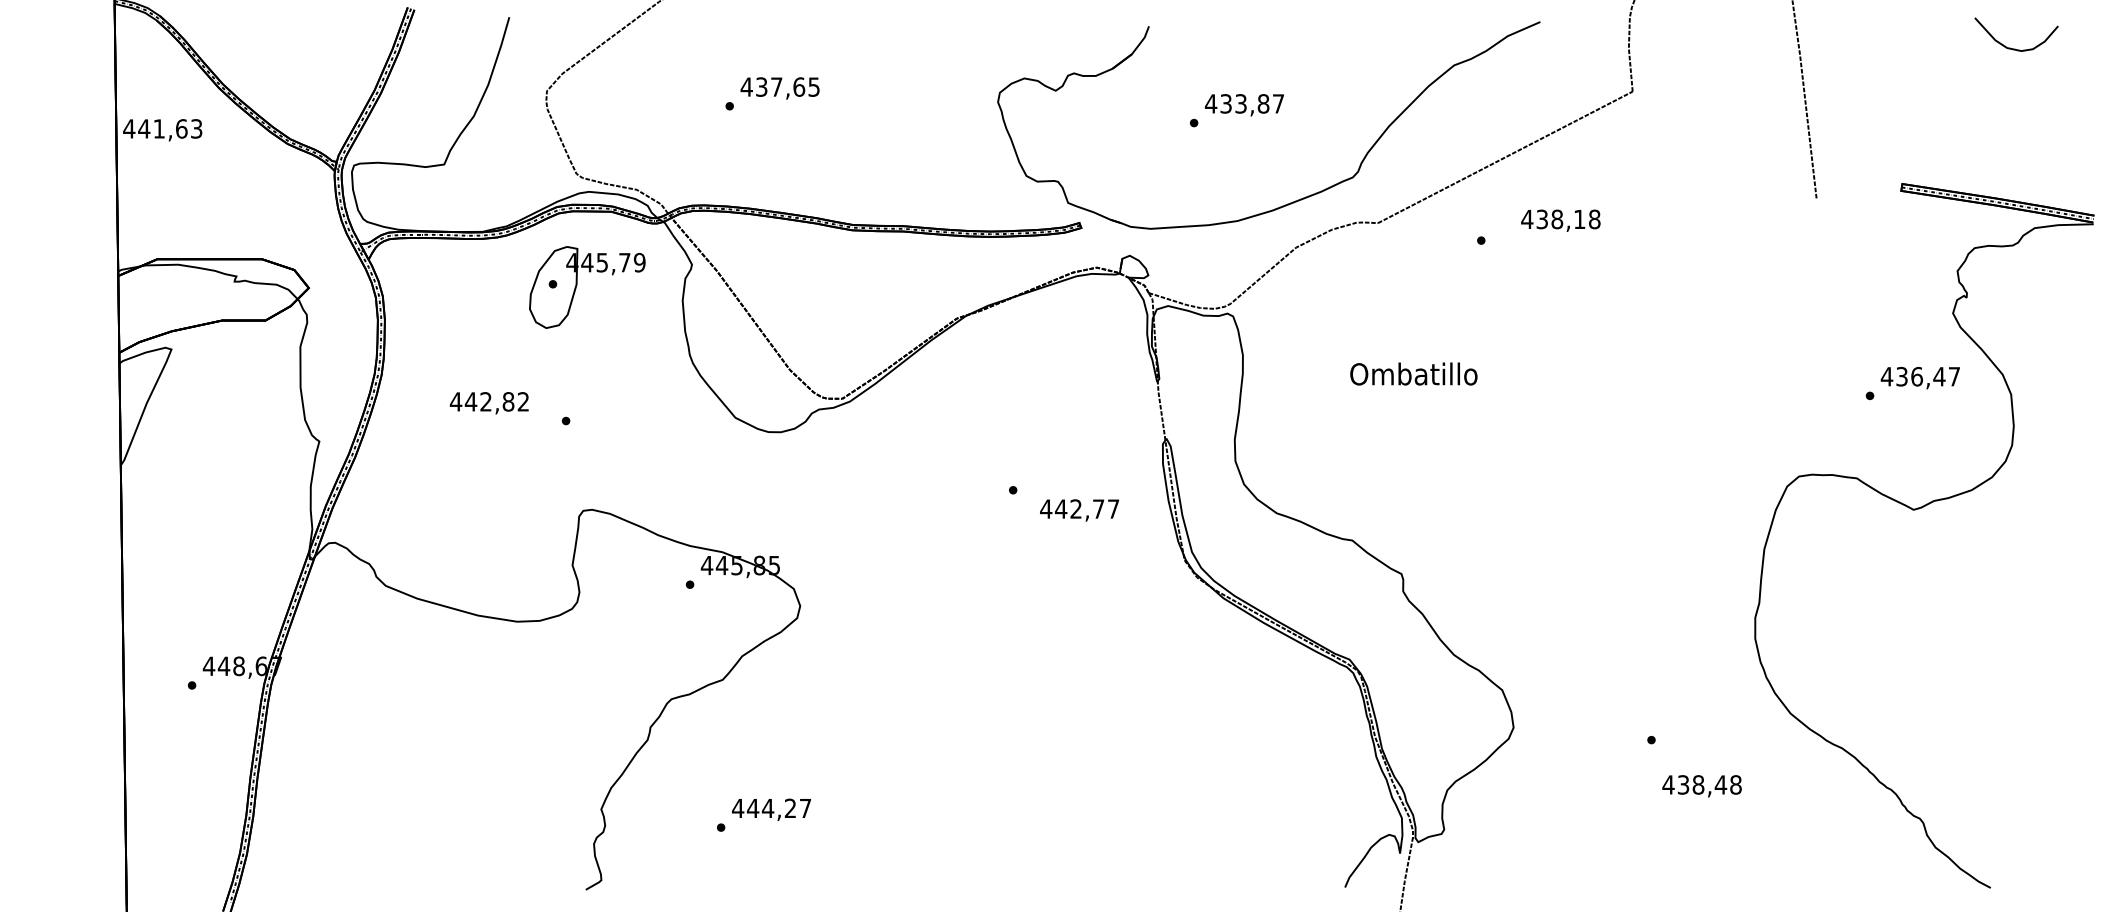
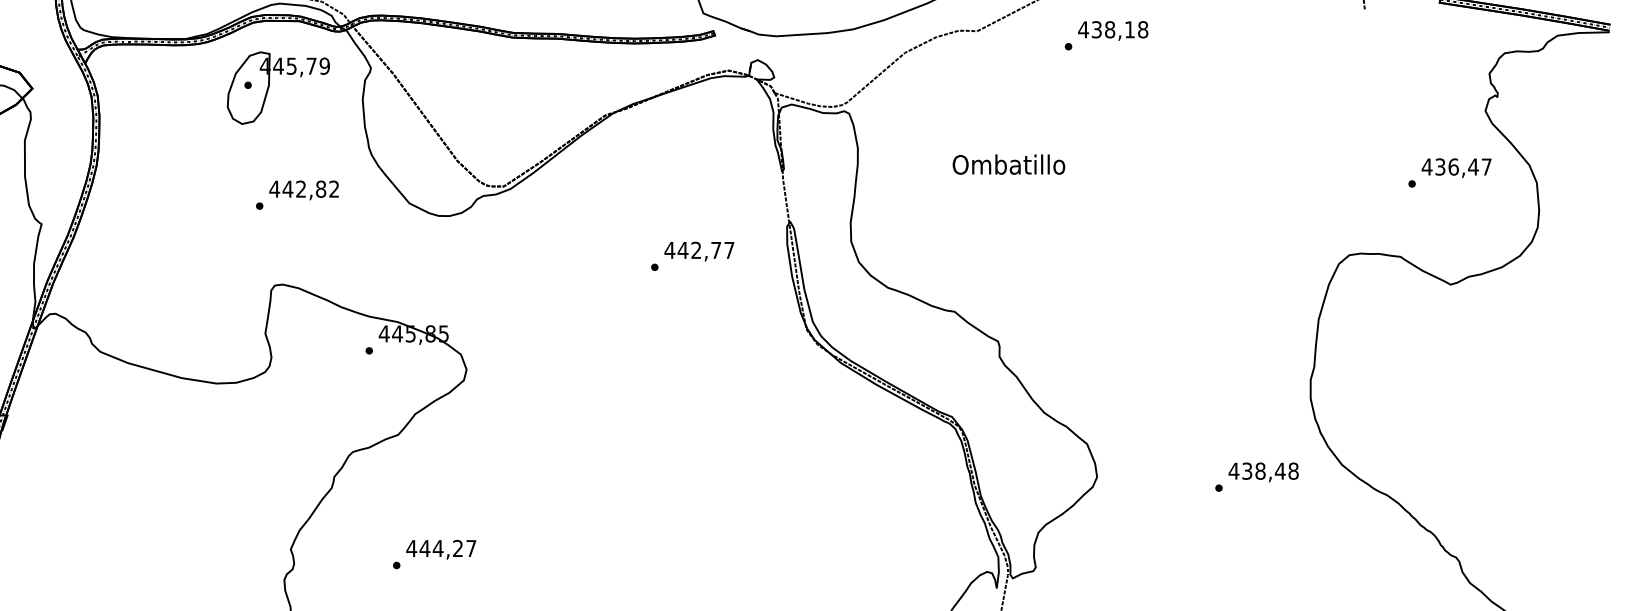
text: (1560, 220) -> (1112, 30), moved
text: (488, 403) -> (303, 190), moved
text: (1079, 510) -> (699, 251), moved
text: (1701, 786) -> (1263, 472), moved

